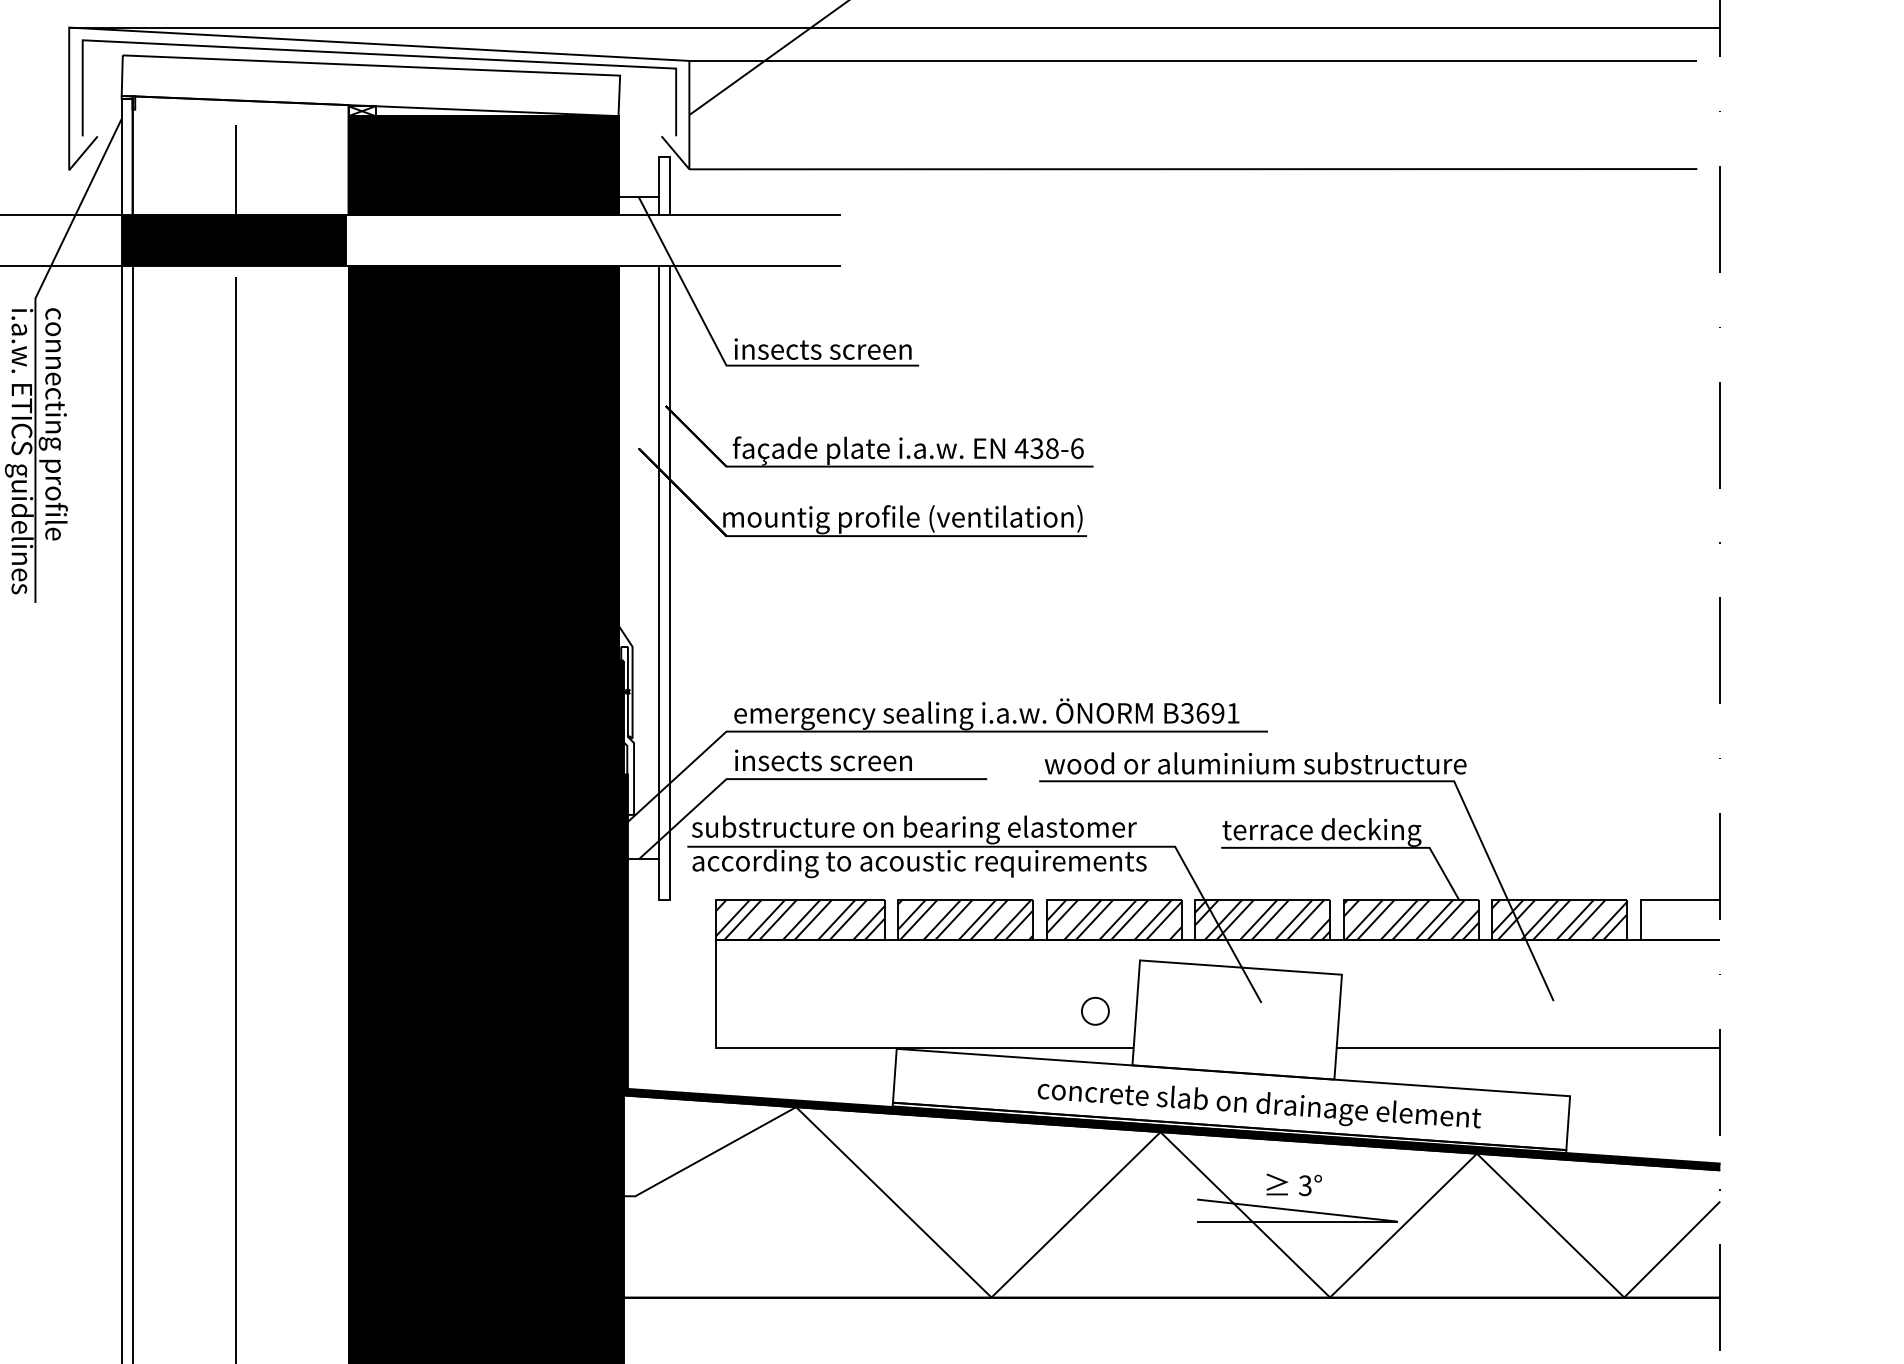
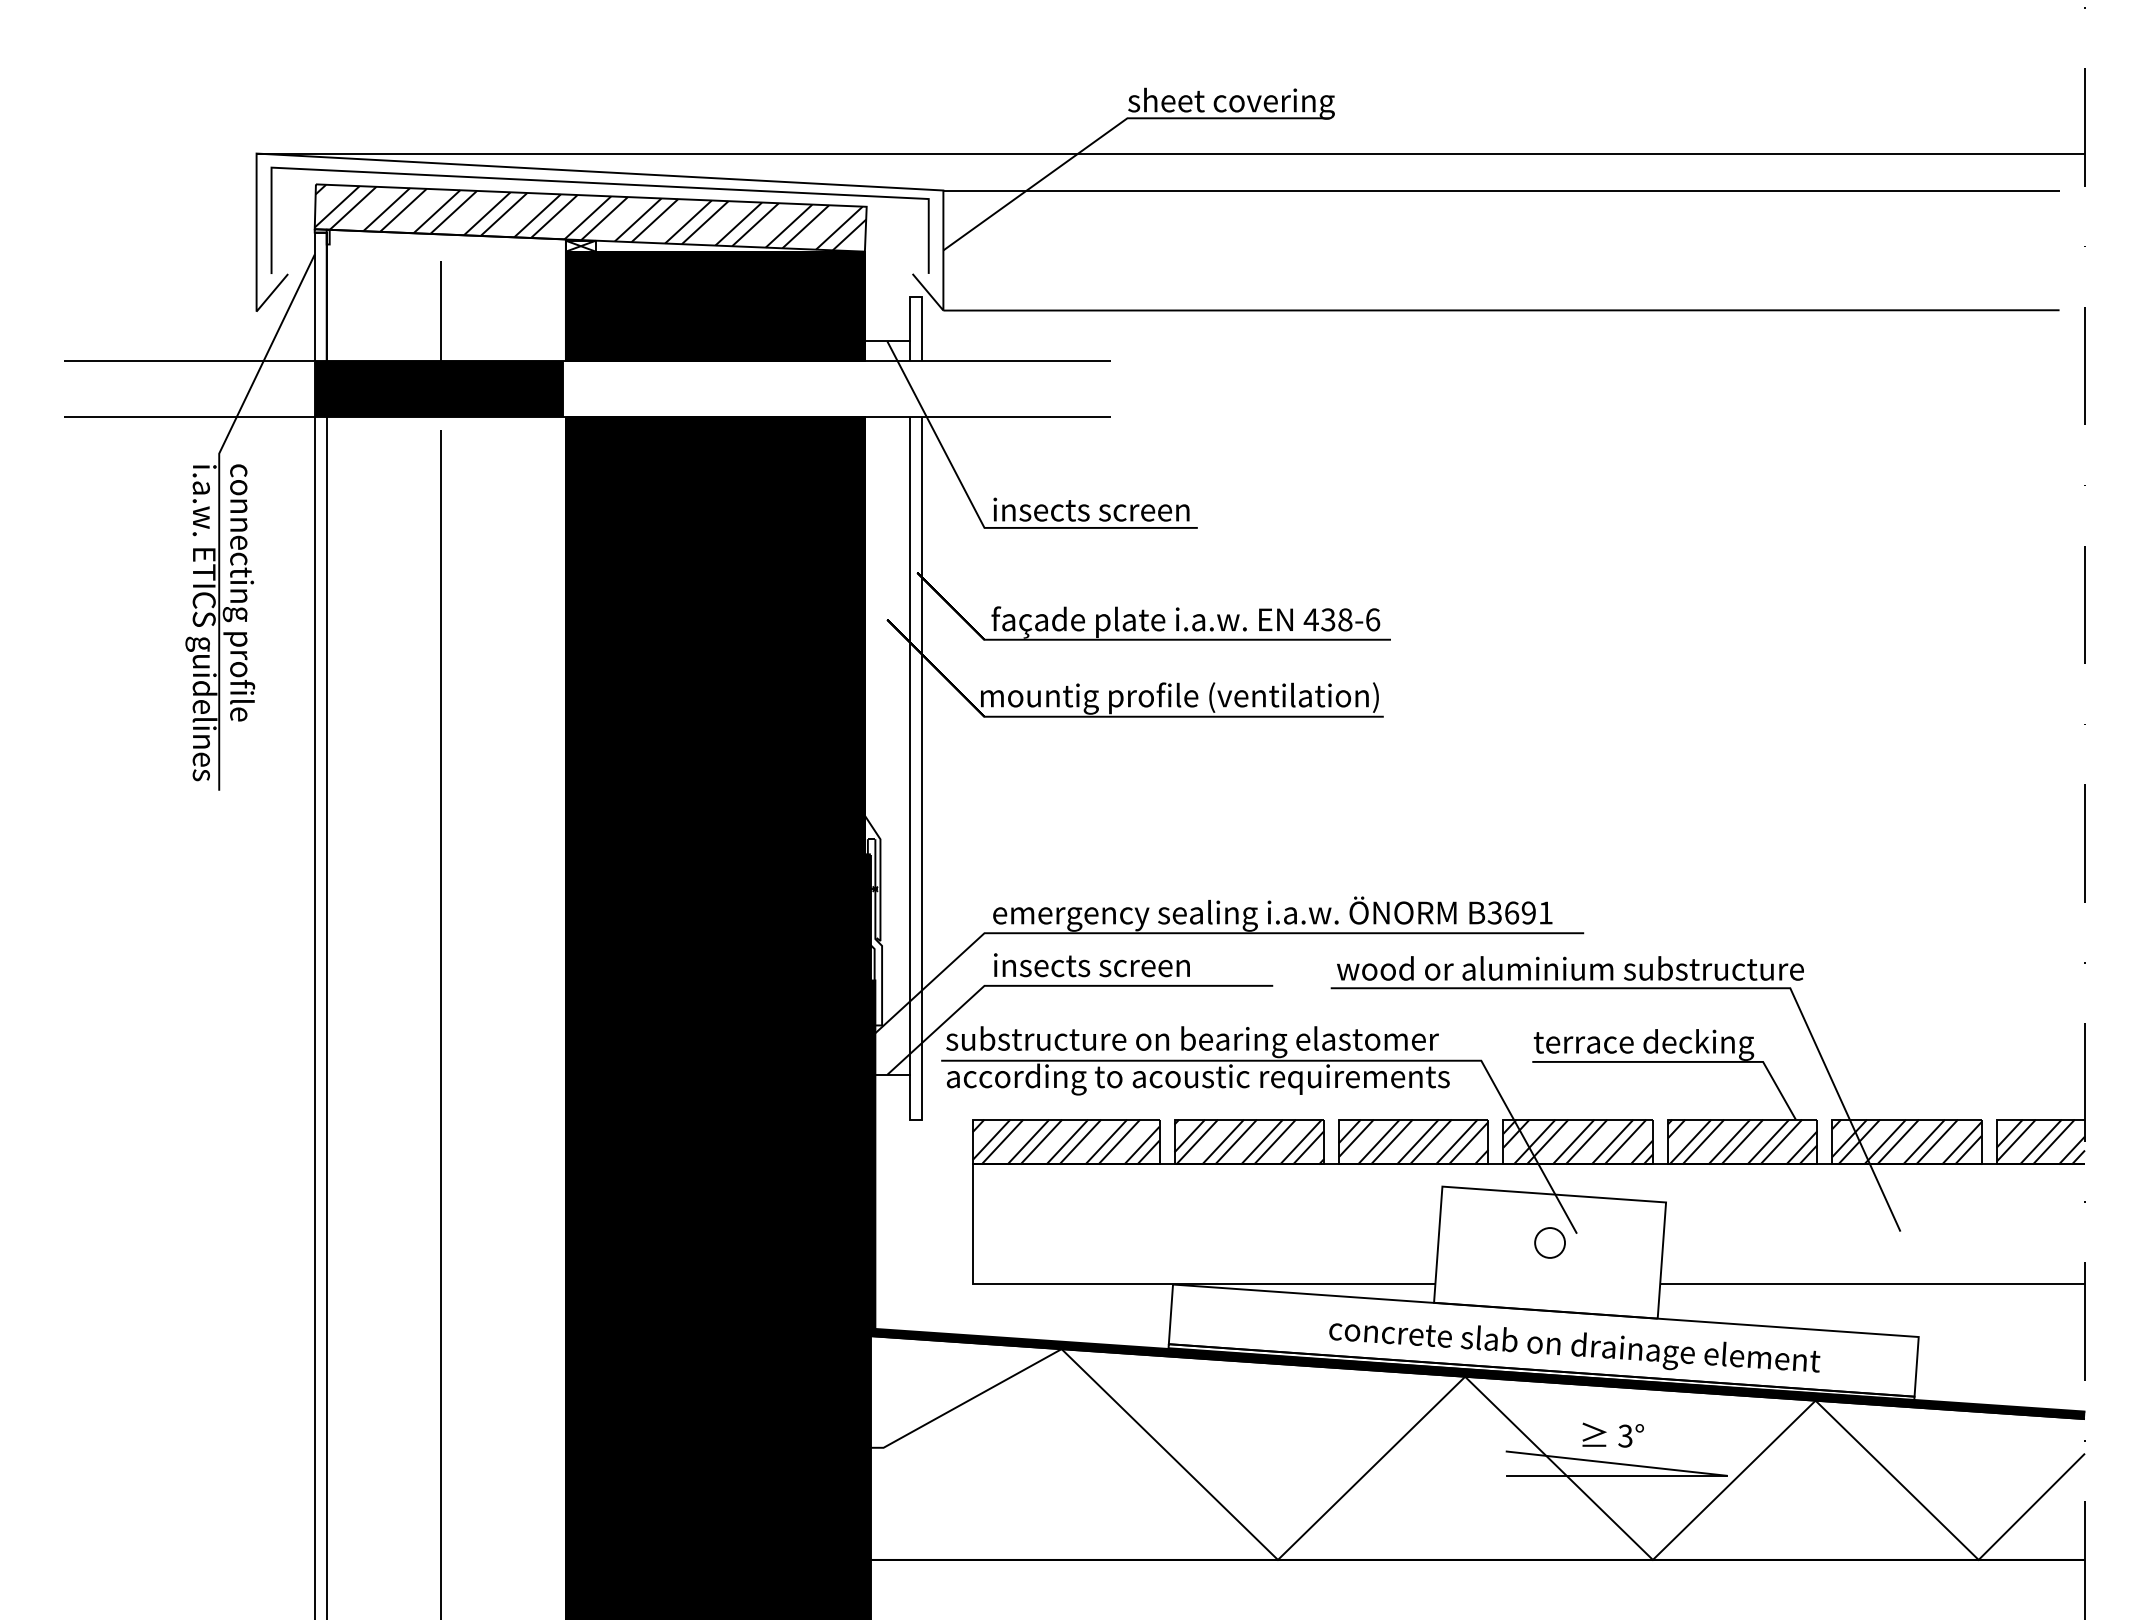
hatch: (370, 85) -> (590, 217), added
hatch: (1680, 919) -> (2040, 1141), added
circle: (1094, 1010) -> (1549, 1242), moved

